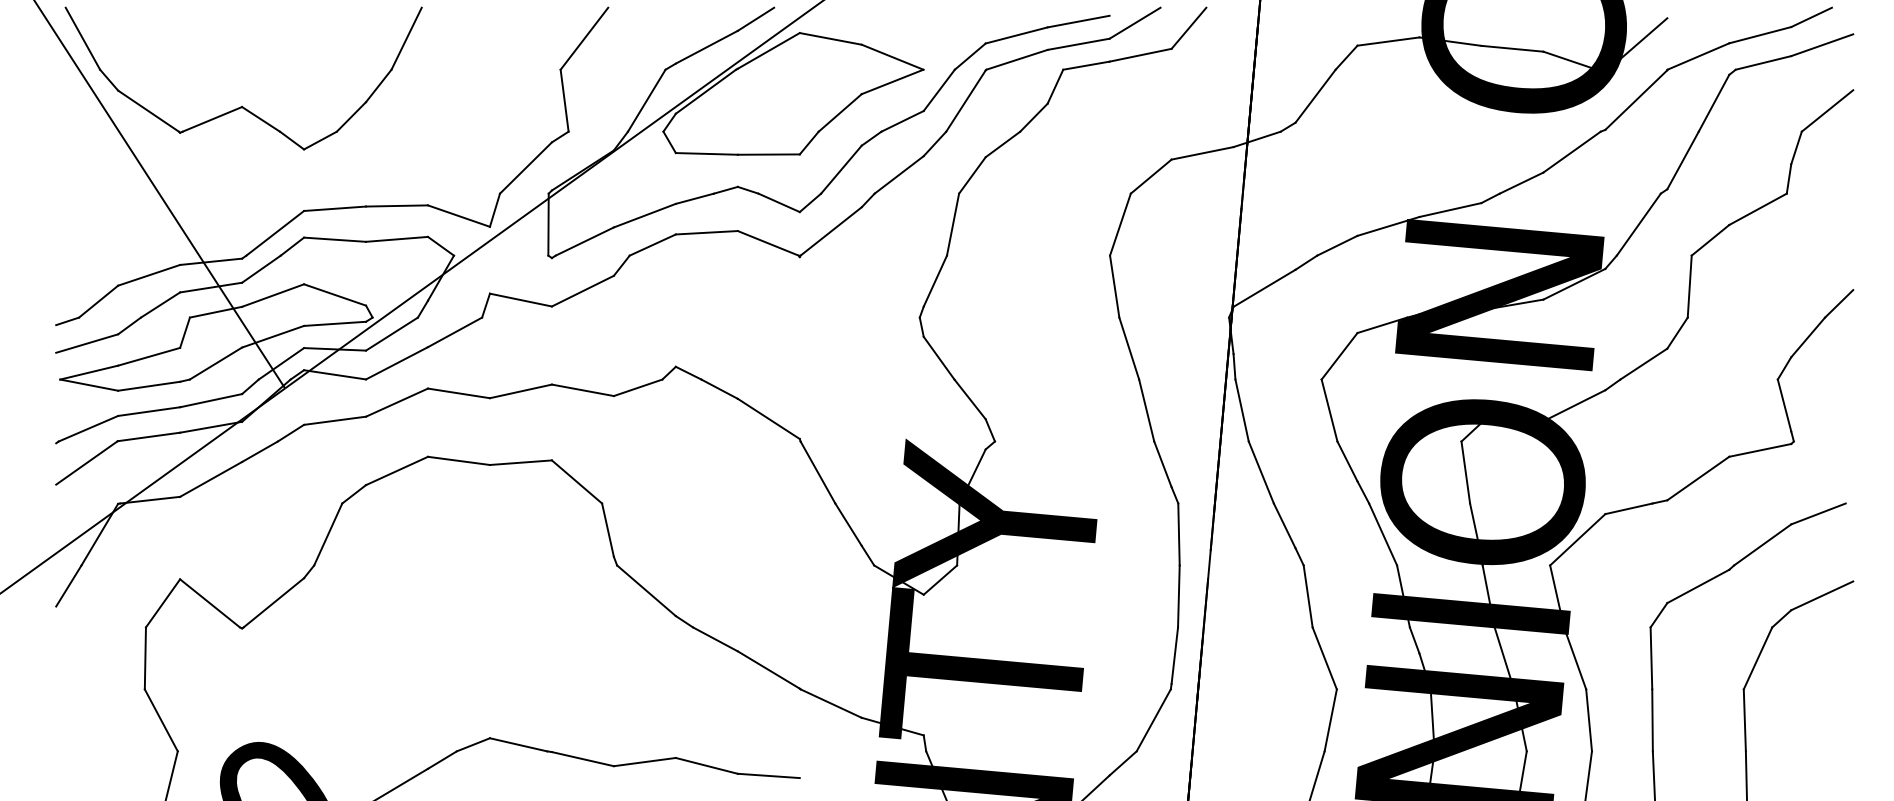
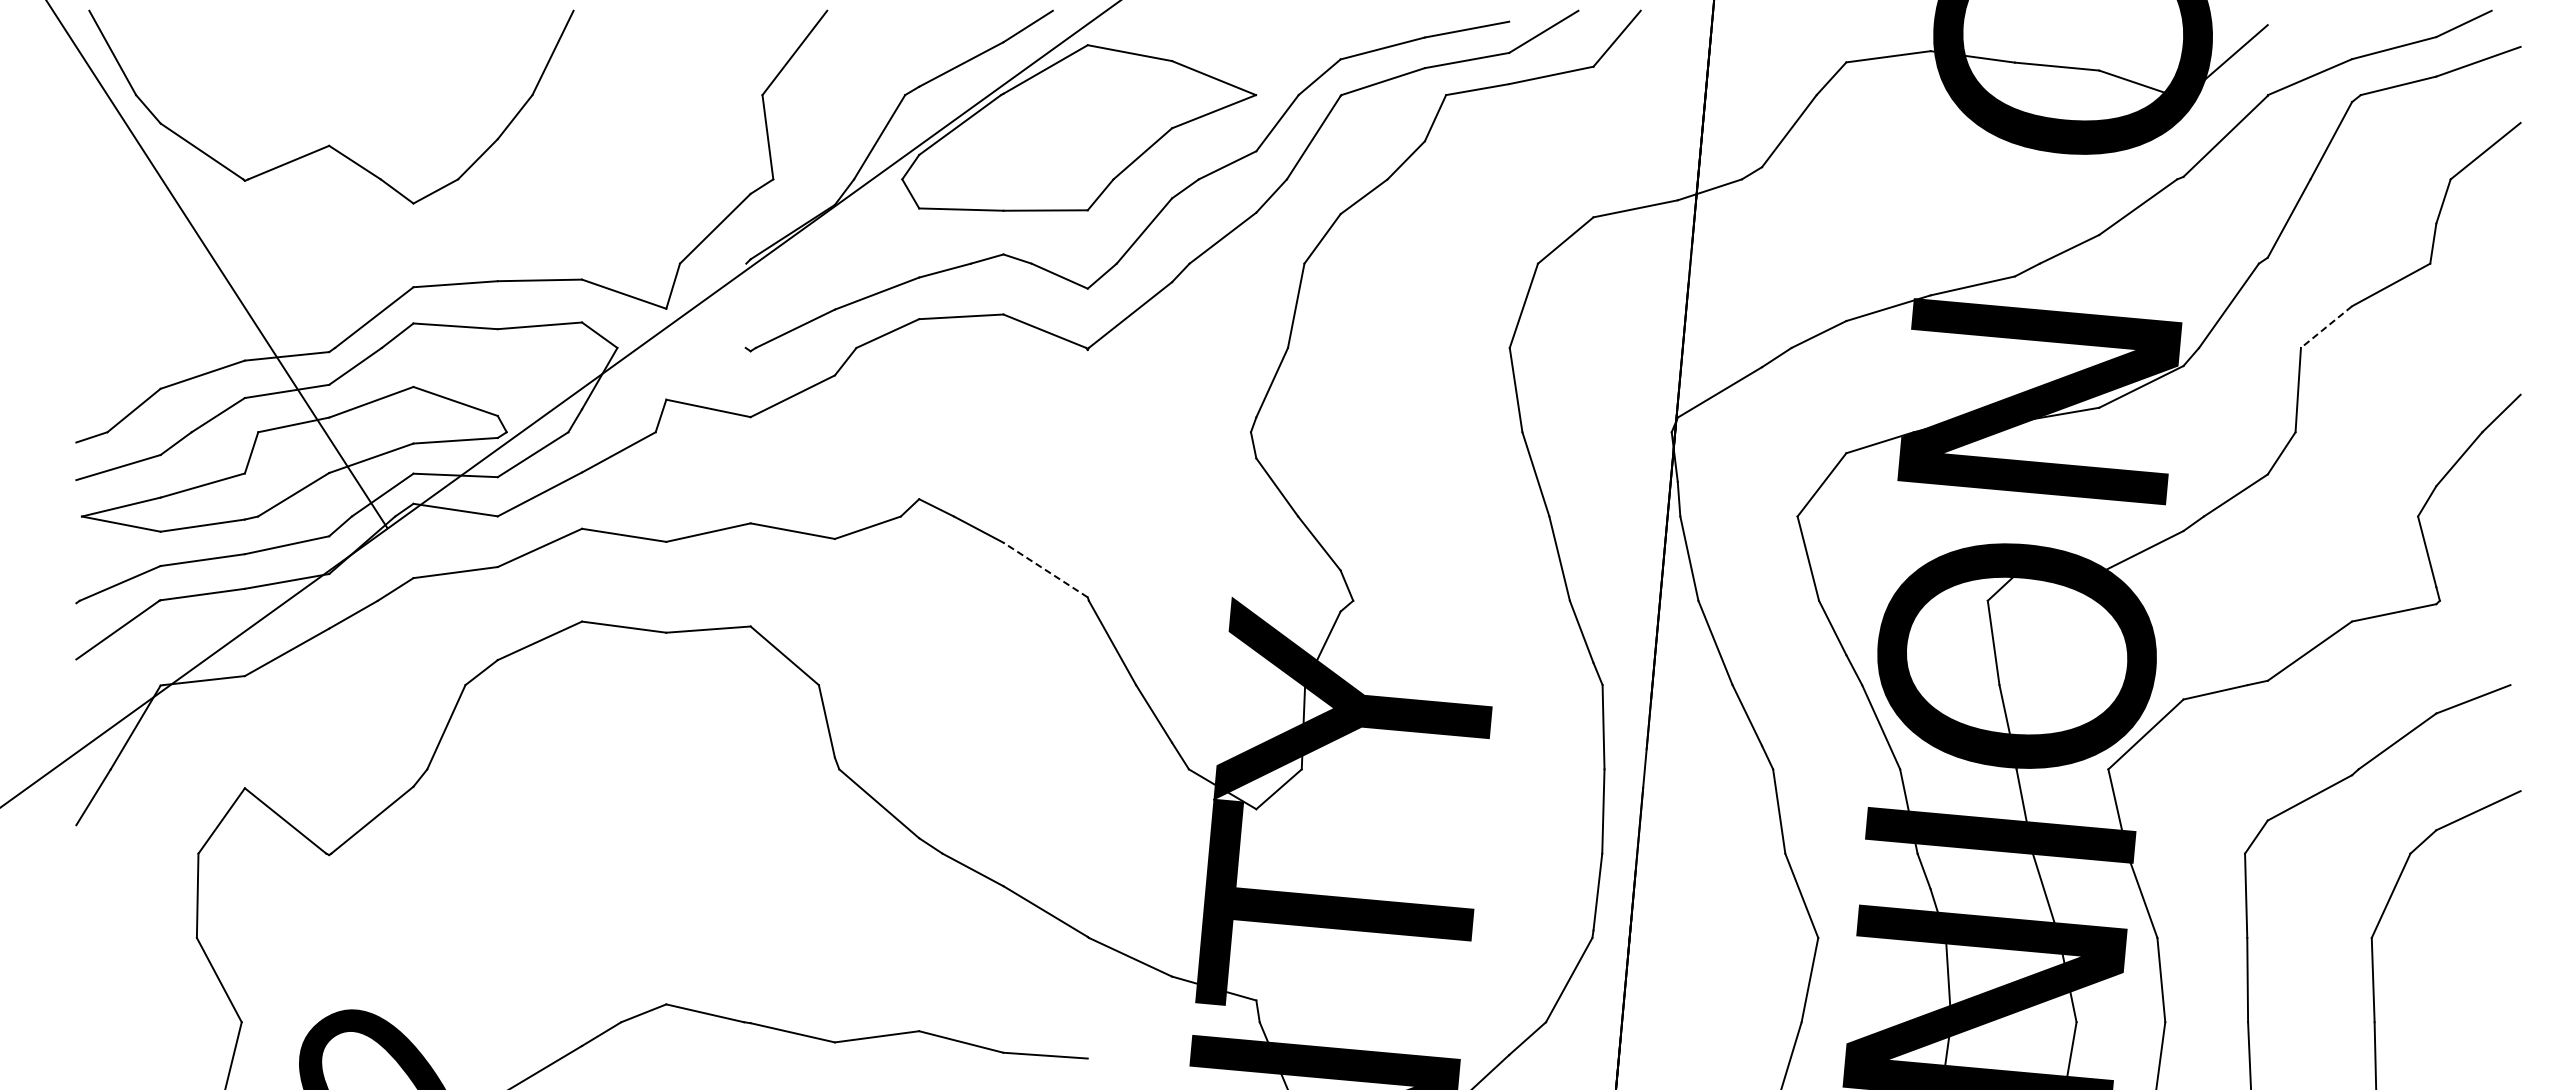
line: (548, 224) -> (745, 305), removed
line: (1710, 240) -> (2326, 327), solid -> dashed
line: (768, 418) -> (1045, 569), solid -> dashed

